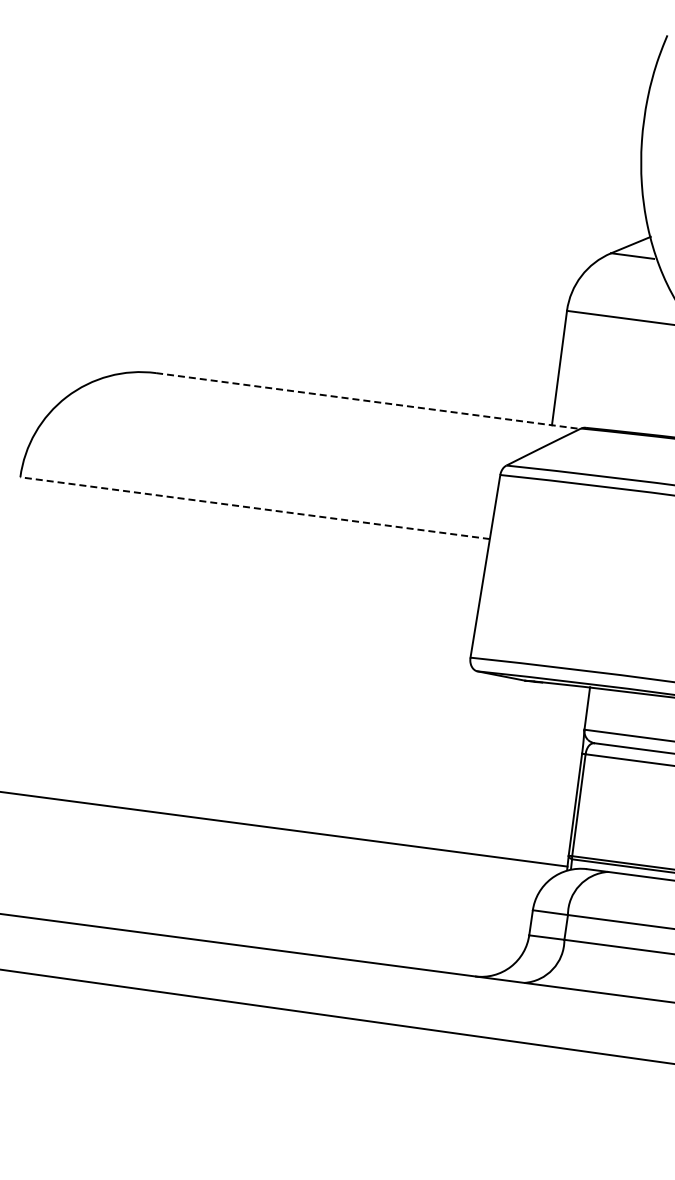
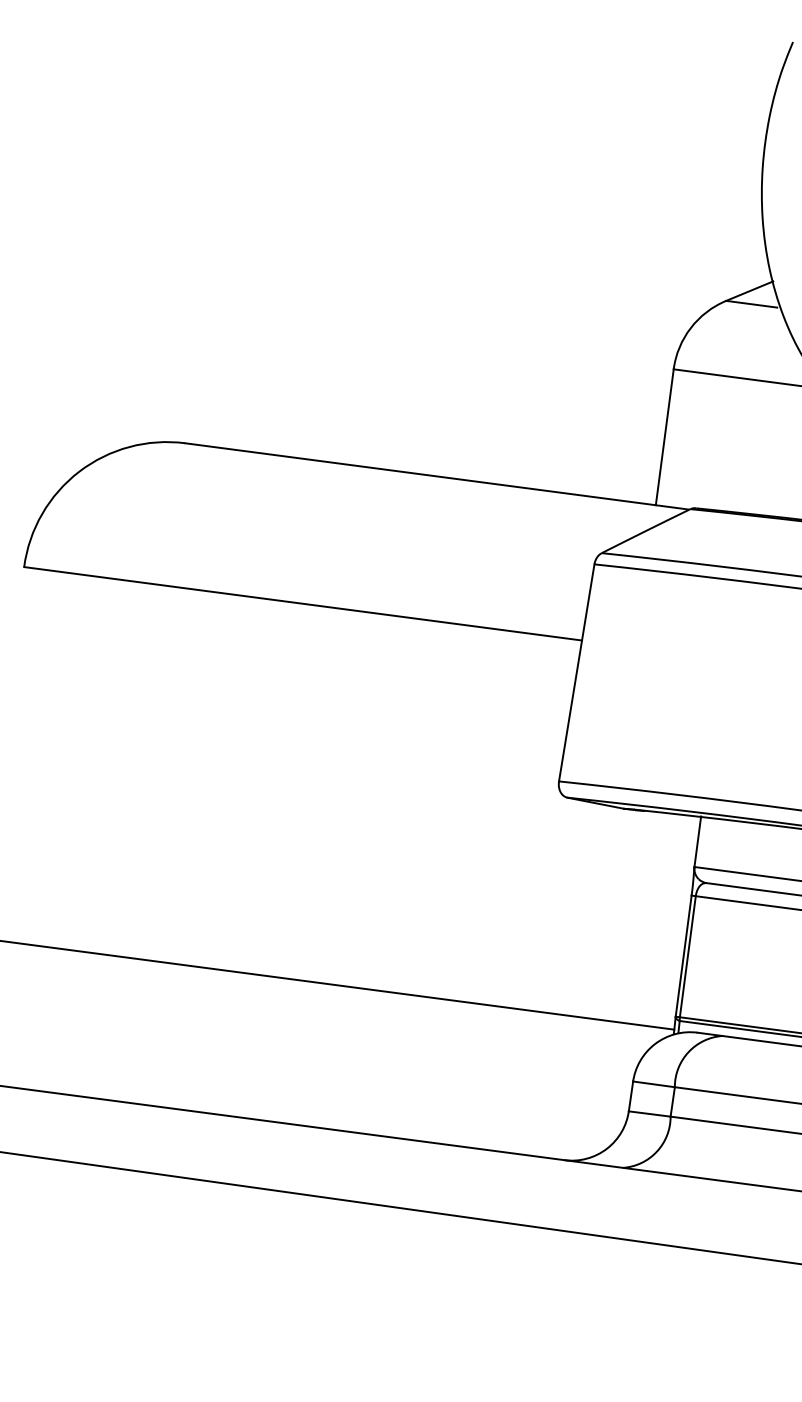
line: (368, 401) -> (437, 477), dashed -> solid
line: (255, 508) -> (303, 604), dashed -> solid

